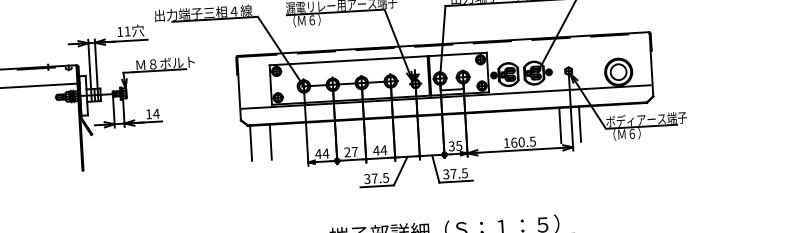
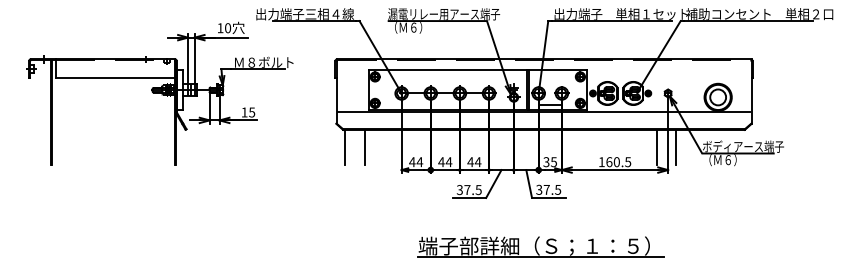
text: (128, 31) -> (228, 28), 11 -> 10
text: (155, 113) -> (251, 112), 14 -> 15
text: (351, 152) -> (445, 162), 27 -> 44

